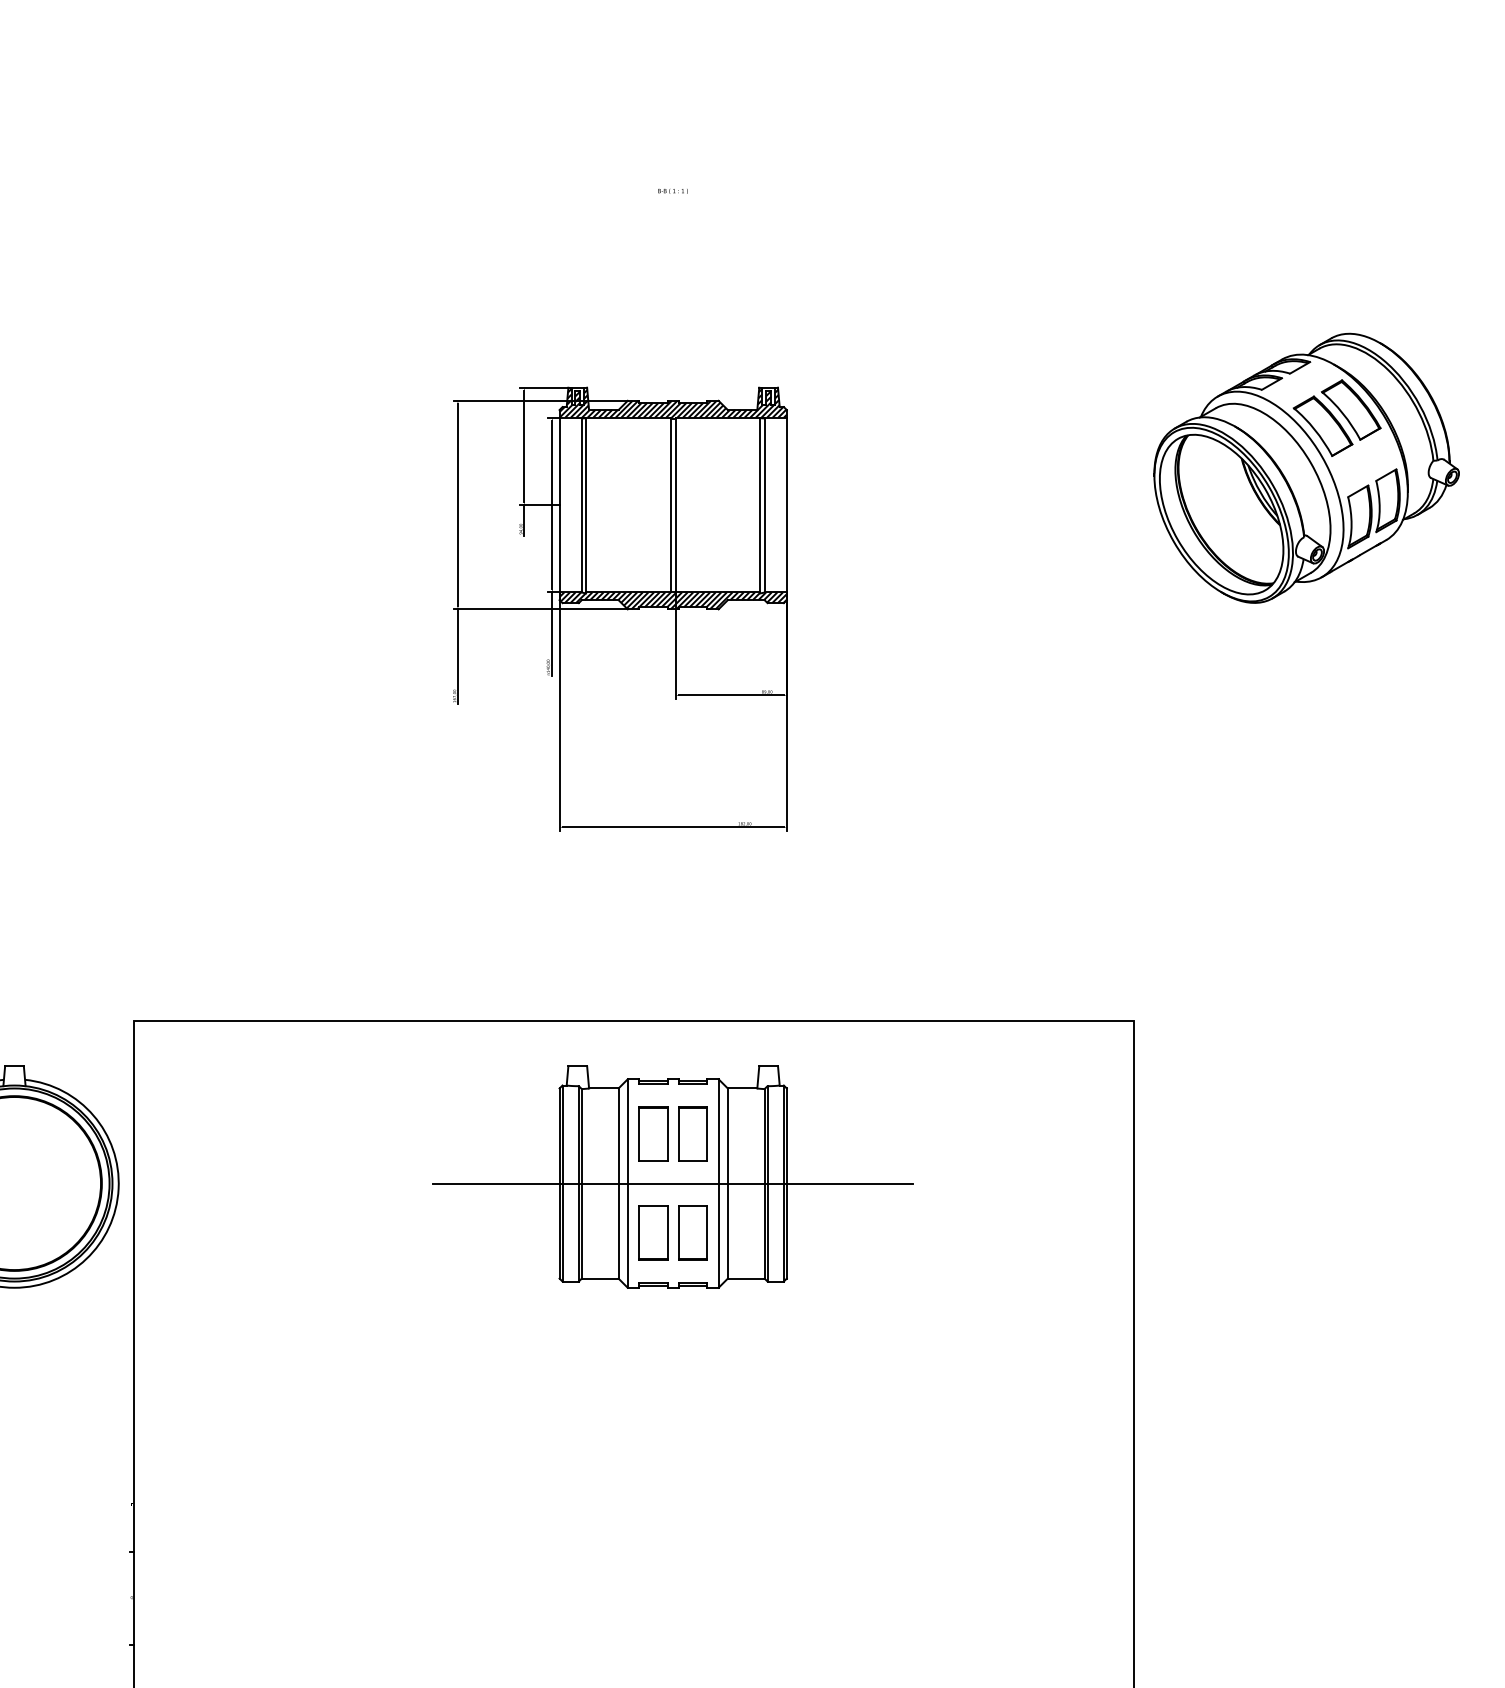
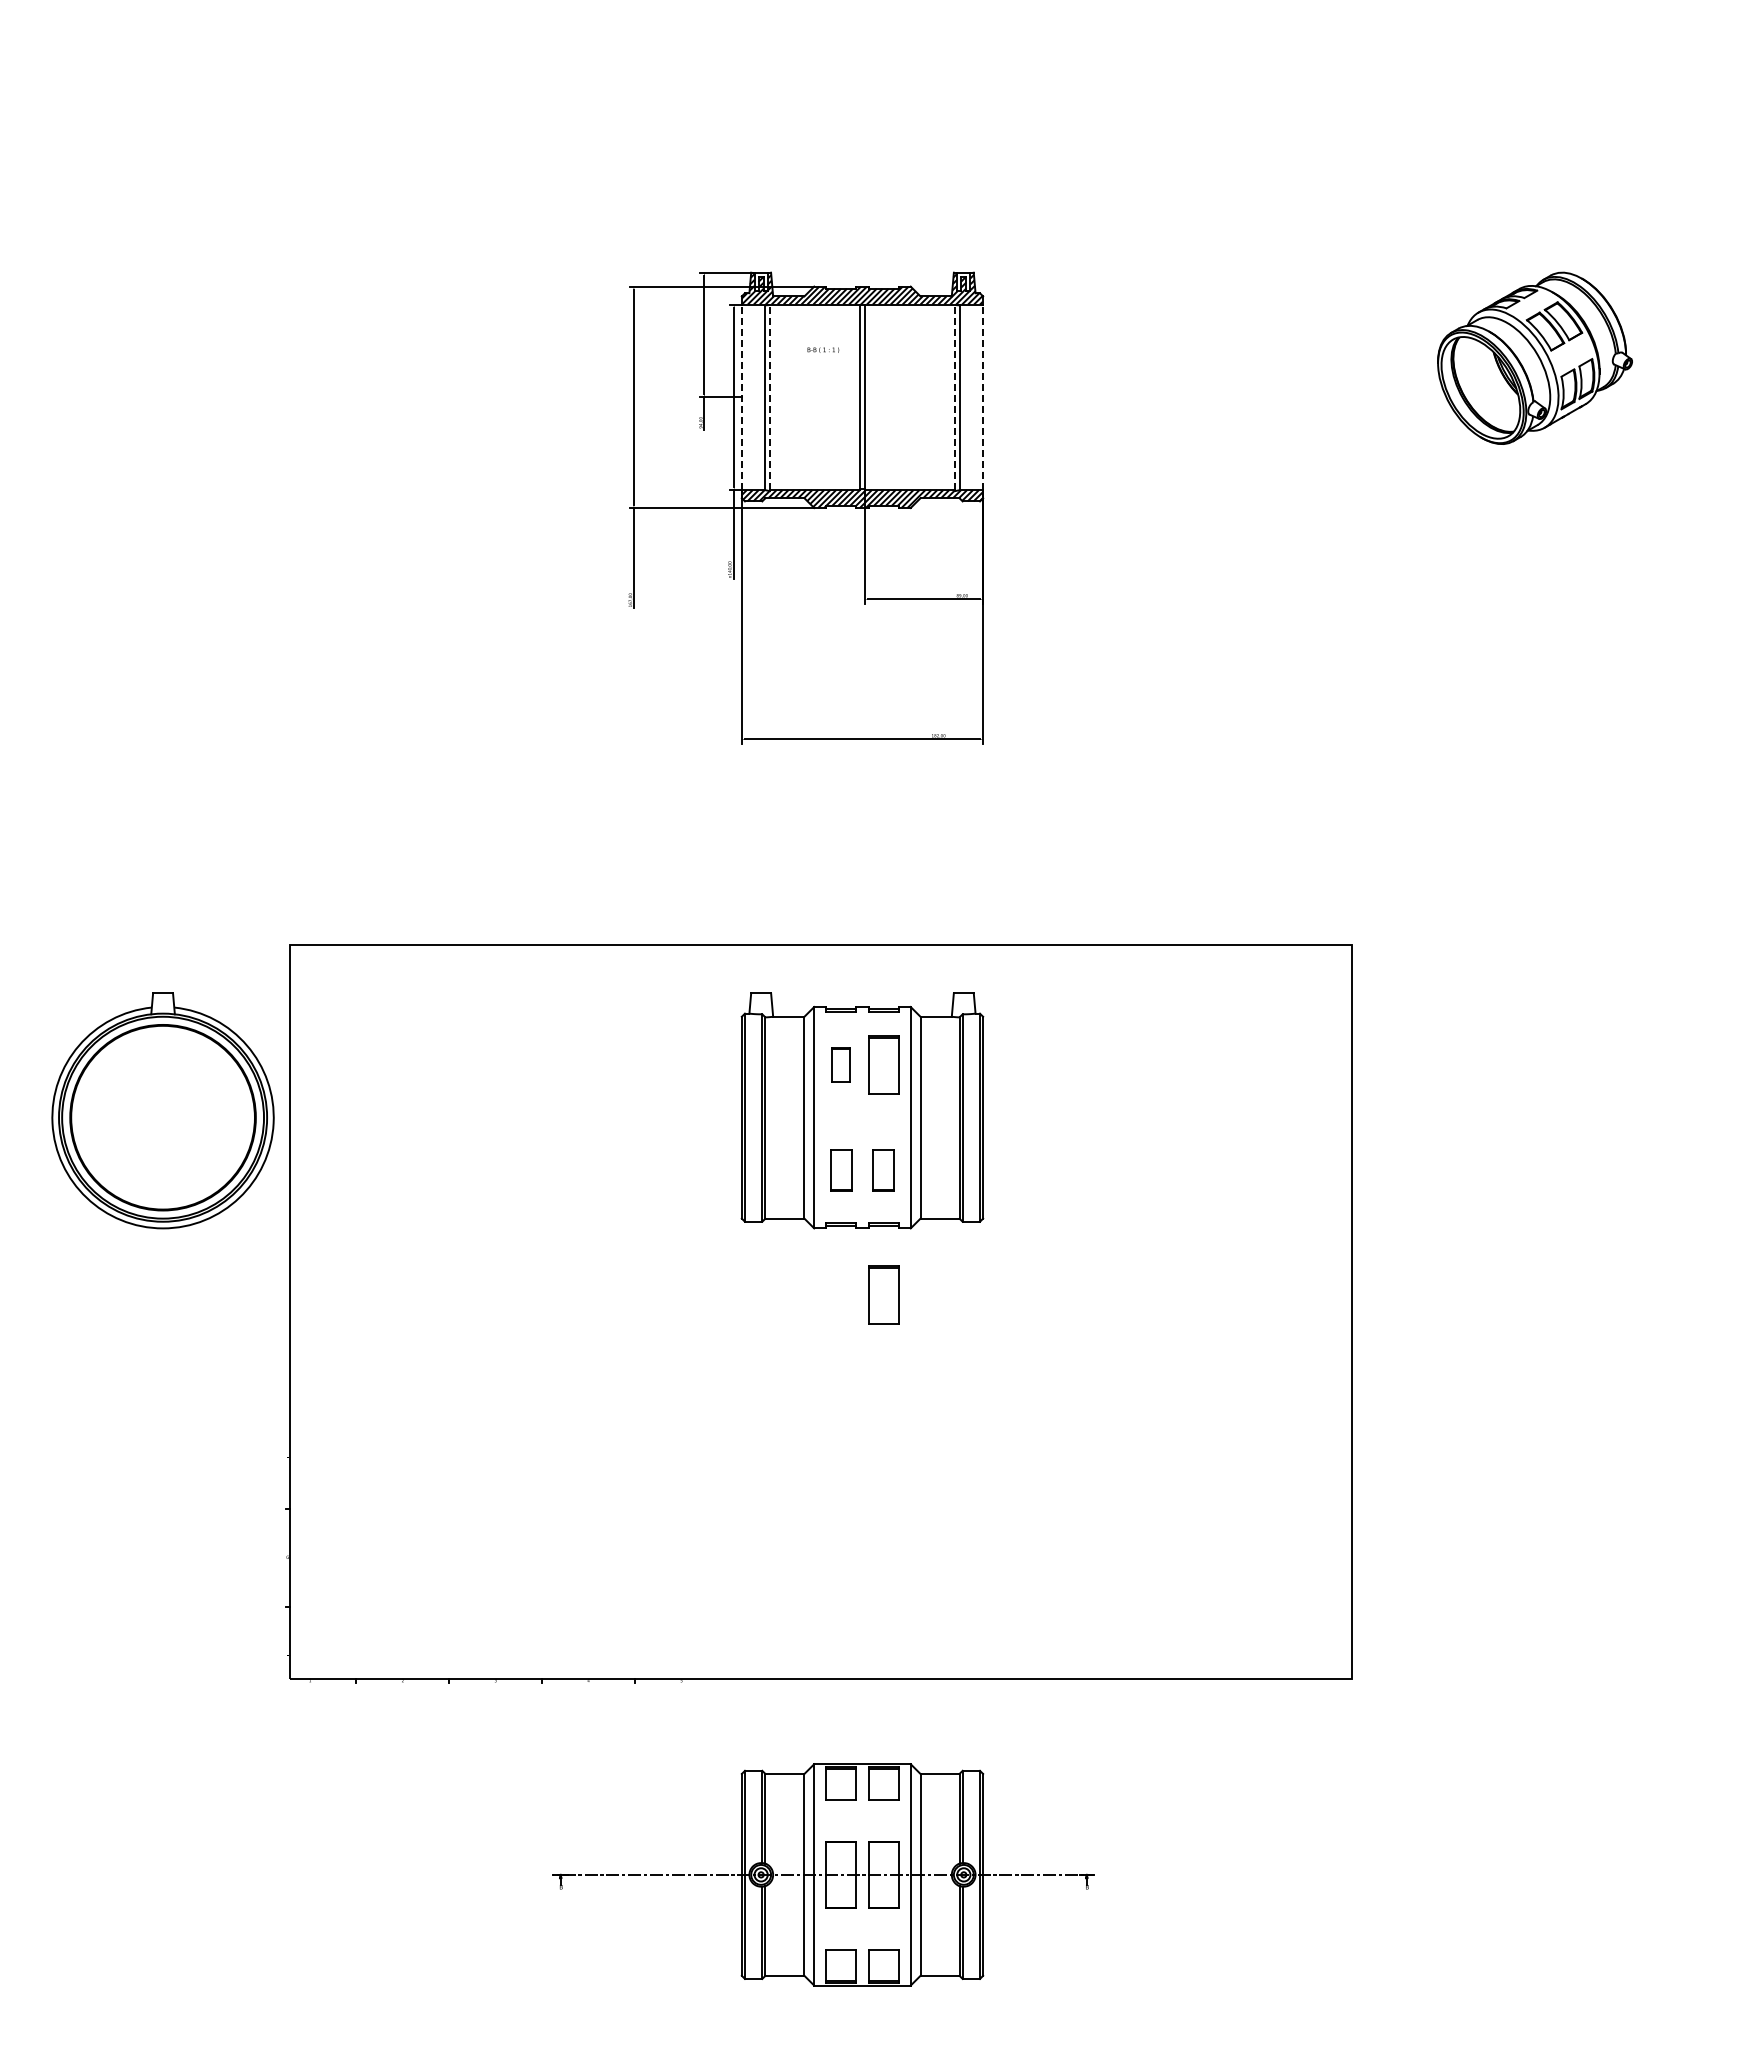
text: (673, 190) -> (823, 349), moved
part: (1306, 468) -> (1534, 358), size x0.6
line: (559, 505) -> (741, 397), solid -> dashed
line: (585, 505) -> (769, 397), solid -> dashed
line: (760, 505) -> (955, 397), solid -> dashed
line: (787, 505) -> (983, 397), solid -> dashed
part: (652, 1133) -> (840, 1064), size x0.6
line: (673, 1183) -> (862, 1117), removed
part: (652, 1233) -> (840, 1170), size x0.7
part: (692, 1233) -> (883, 1170), size x0.7
part: (692, 1350) -> (883, 1294), added

